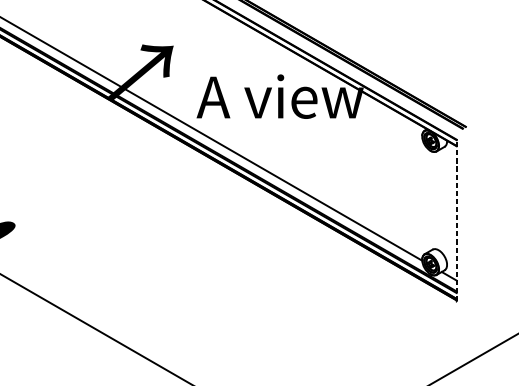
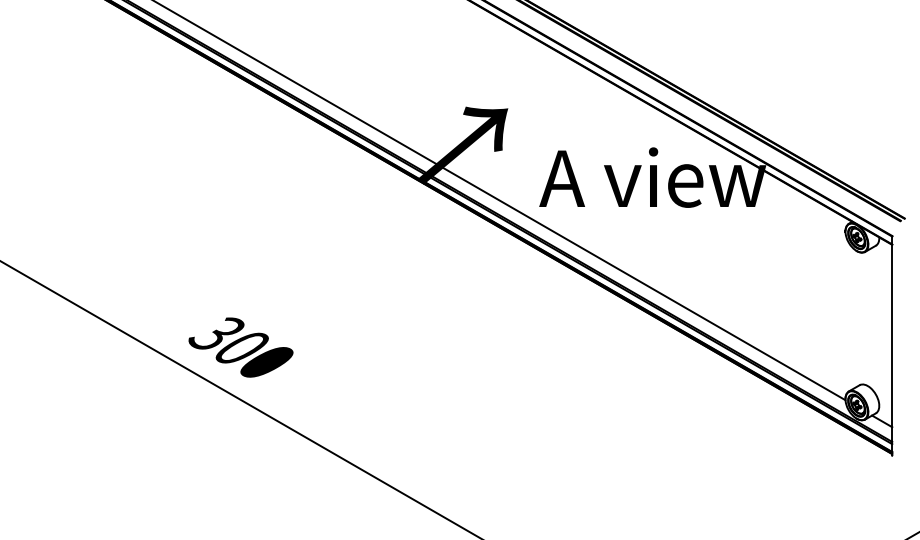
line: (456, 220) -> (892, 345), dashed -> solid

